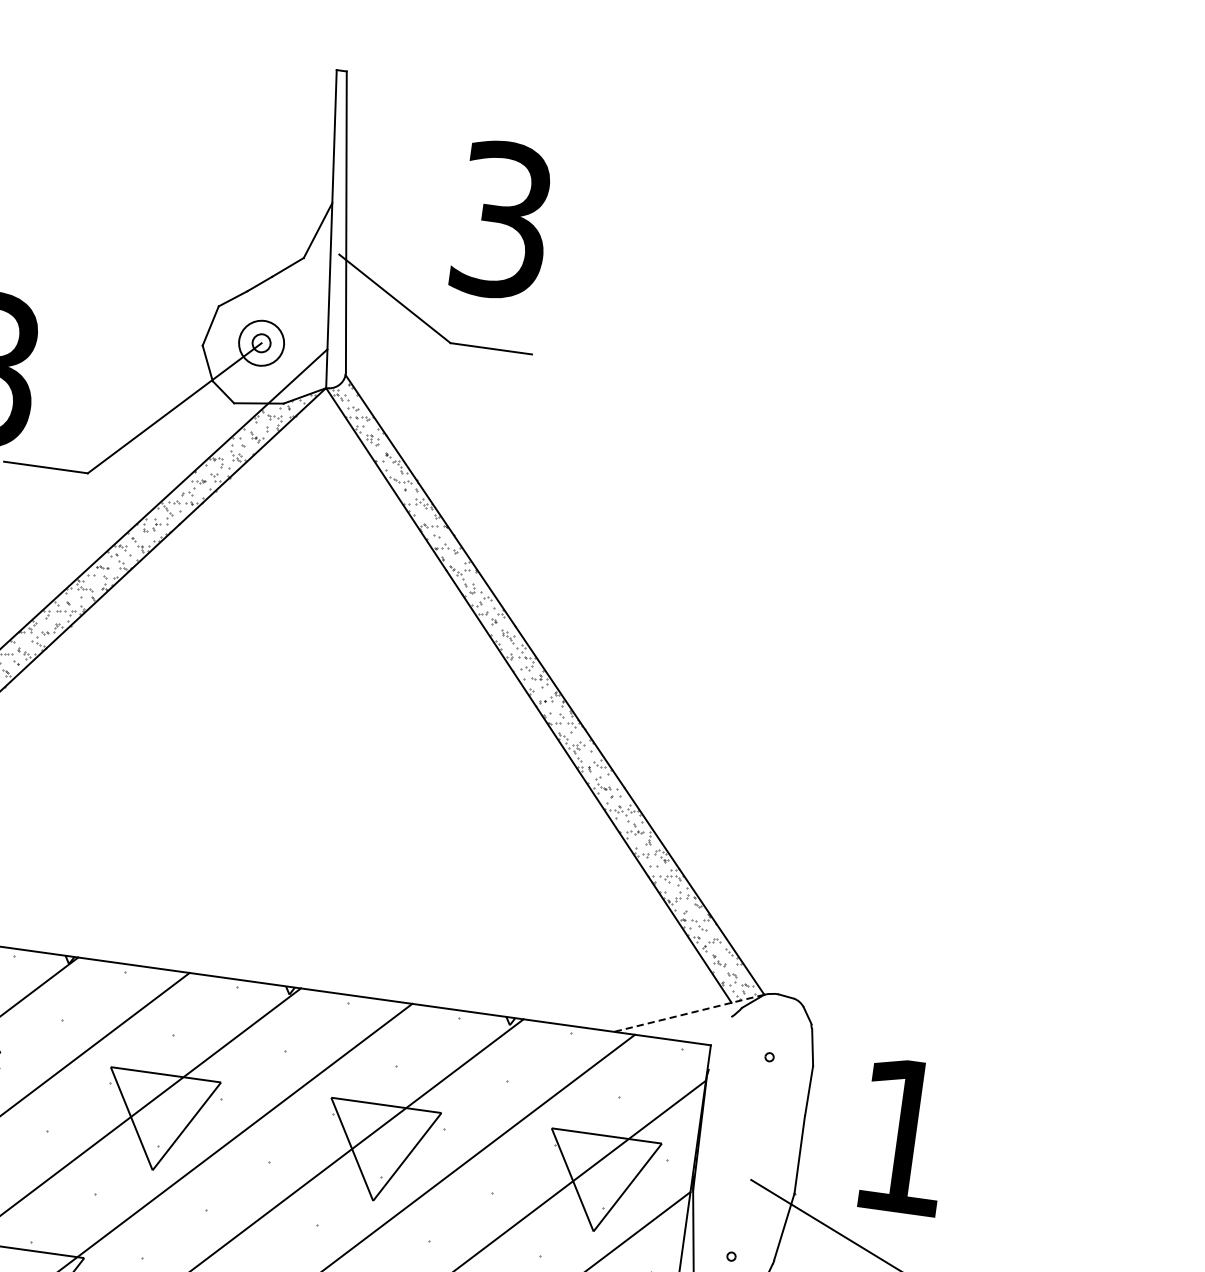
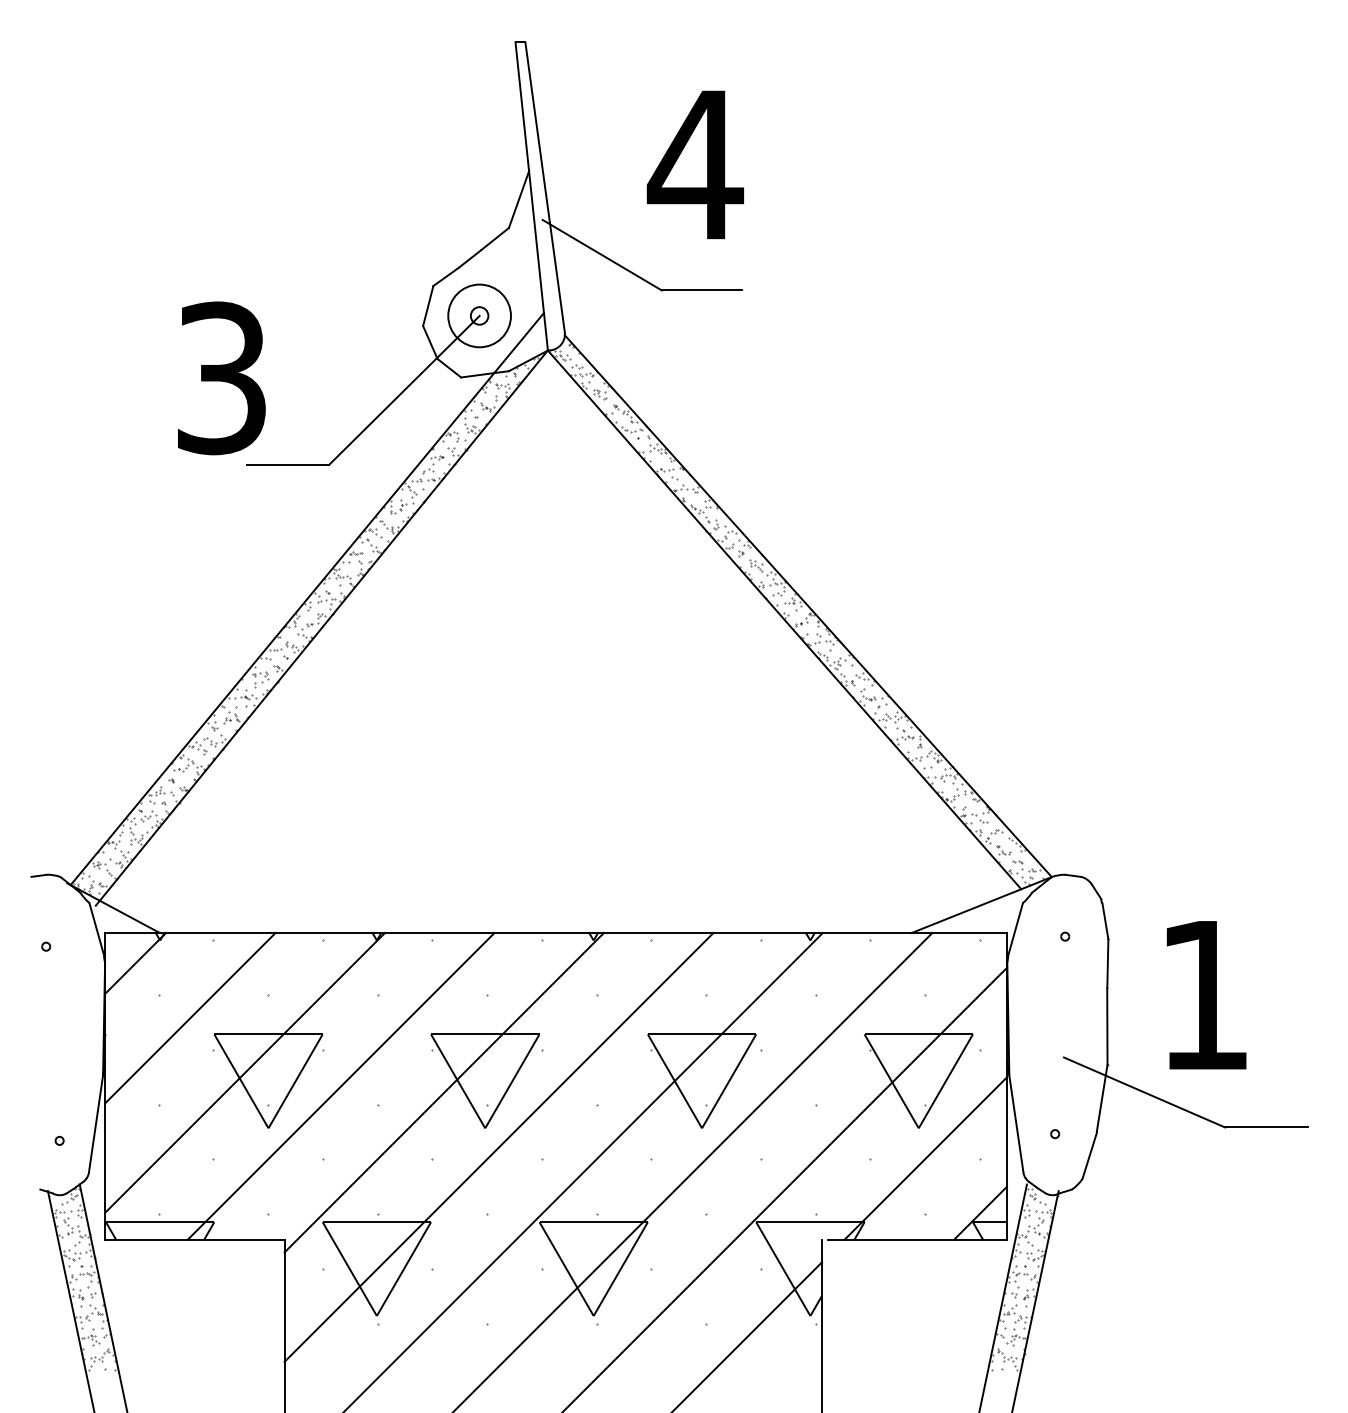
text: (502, 219) -> (695, 164), 3 -> 4
circle: (261, 342) -> (479, 315), size x1.43
line: (688, 1013) -> (981, 905), dashed -> solid
line: (720, 1042) -> (1015, 929), added

